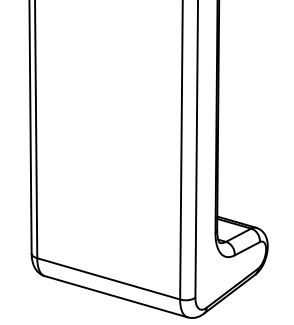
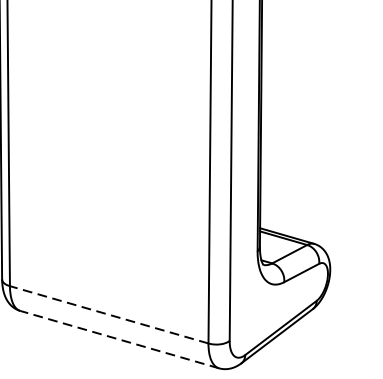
line: (108, 278) -> (108, 314), solid -> dashed
line: (115, 296) -> (118, 339), solid -> dashed

